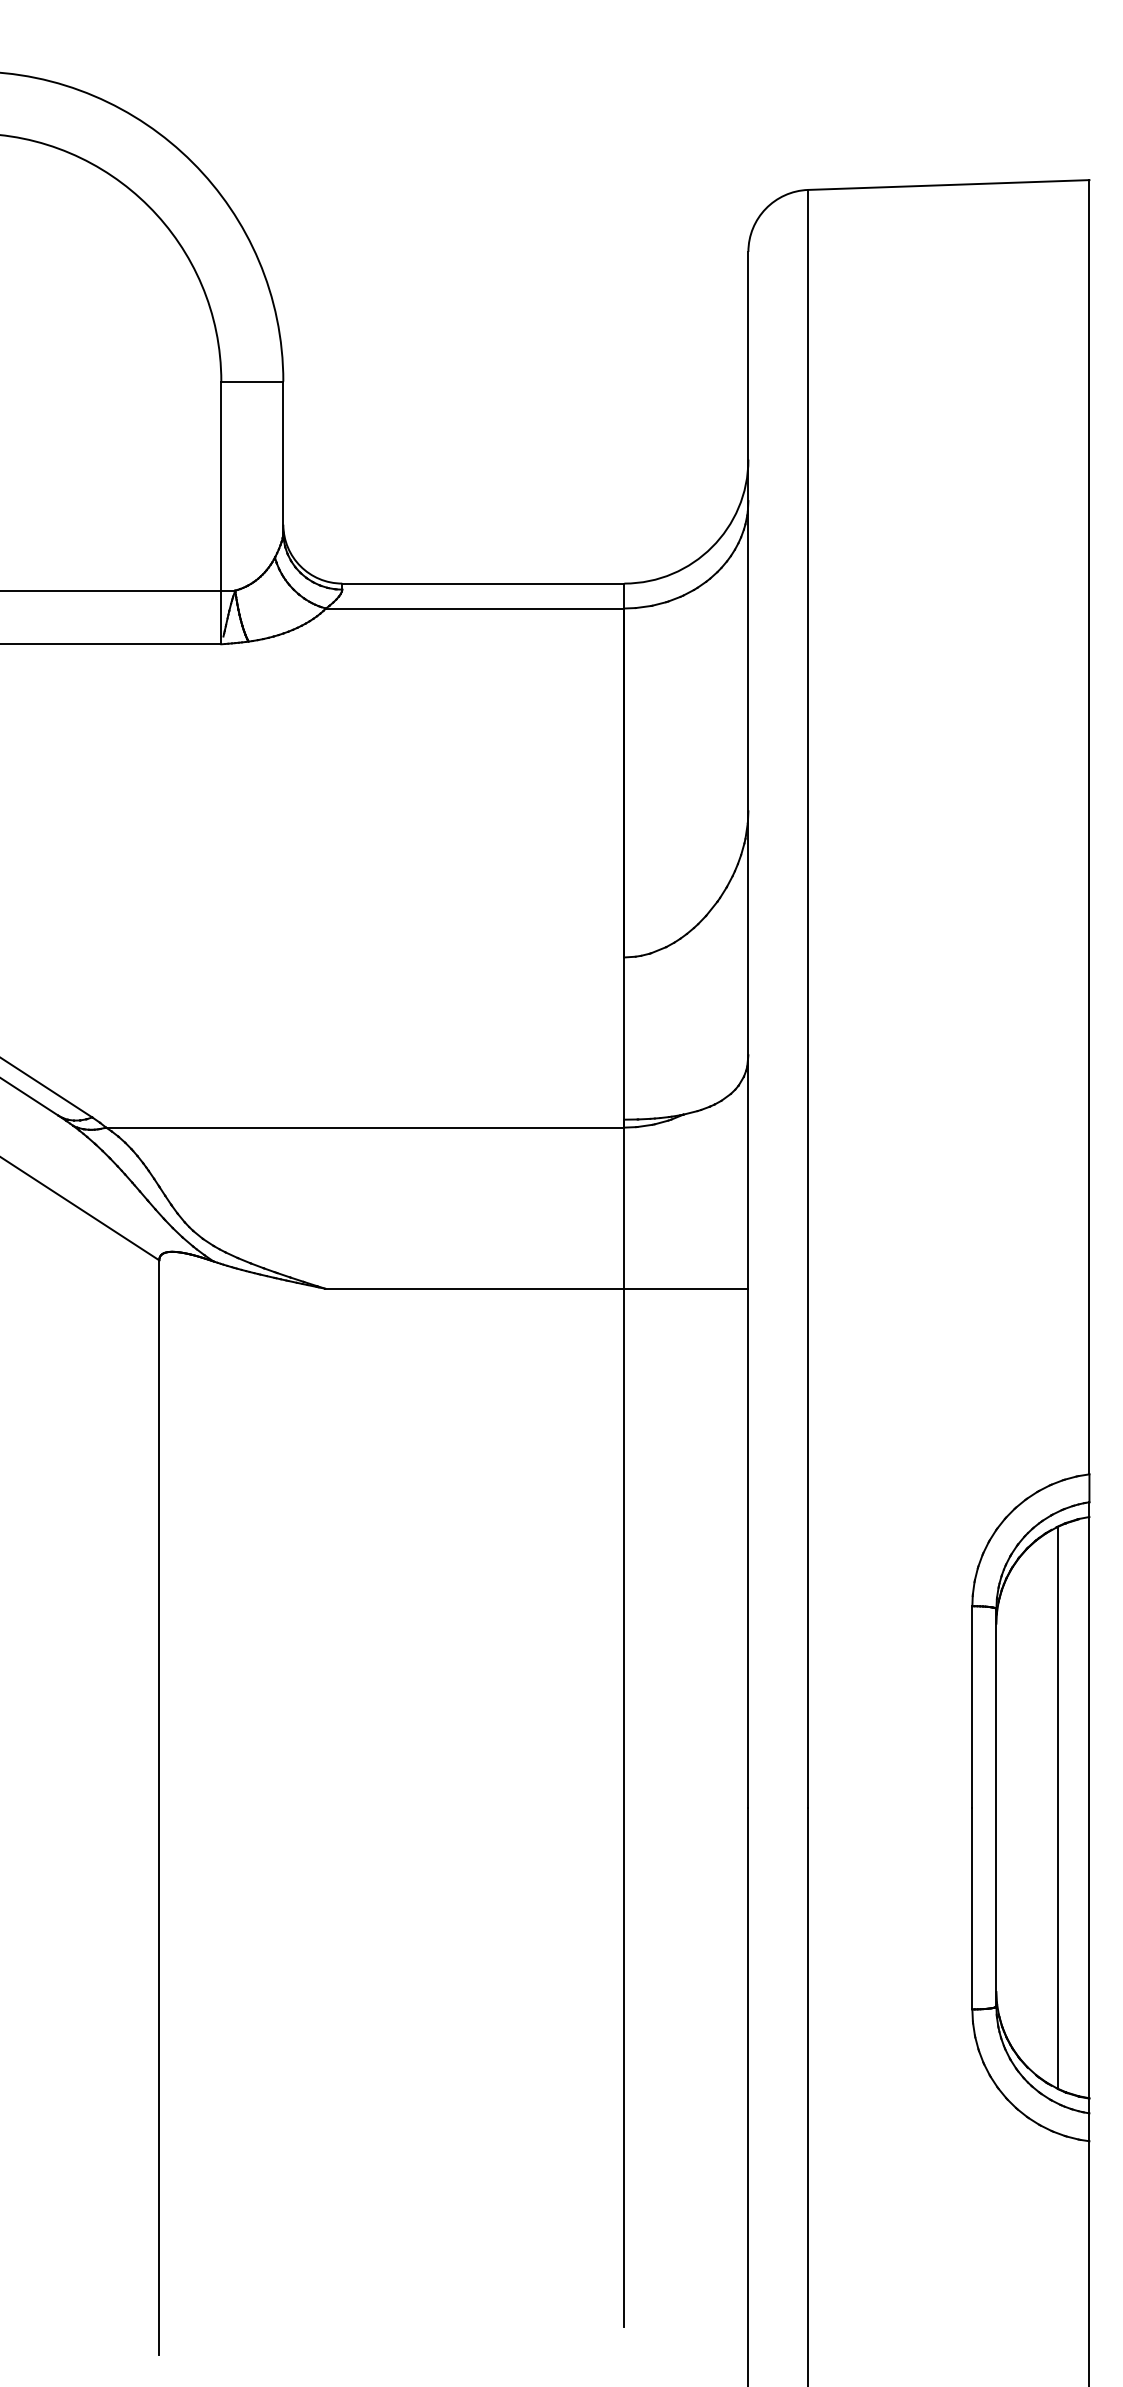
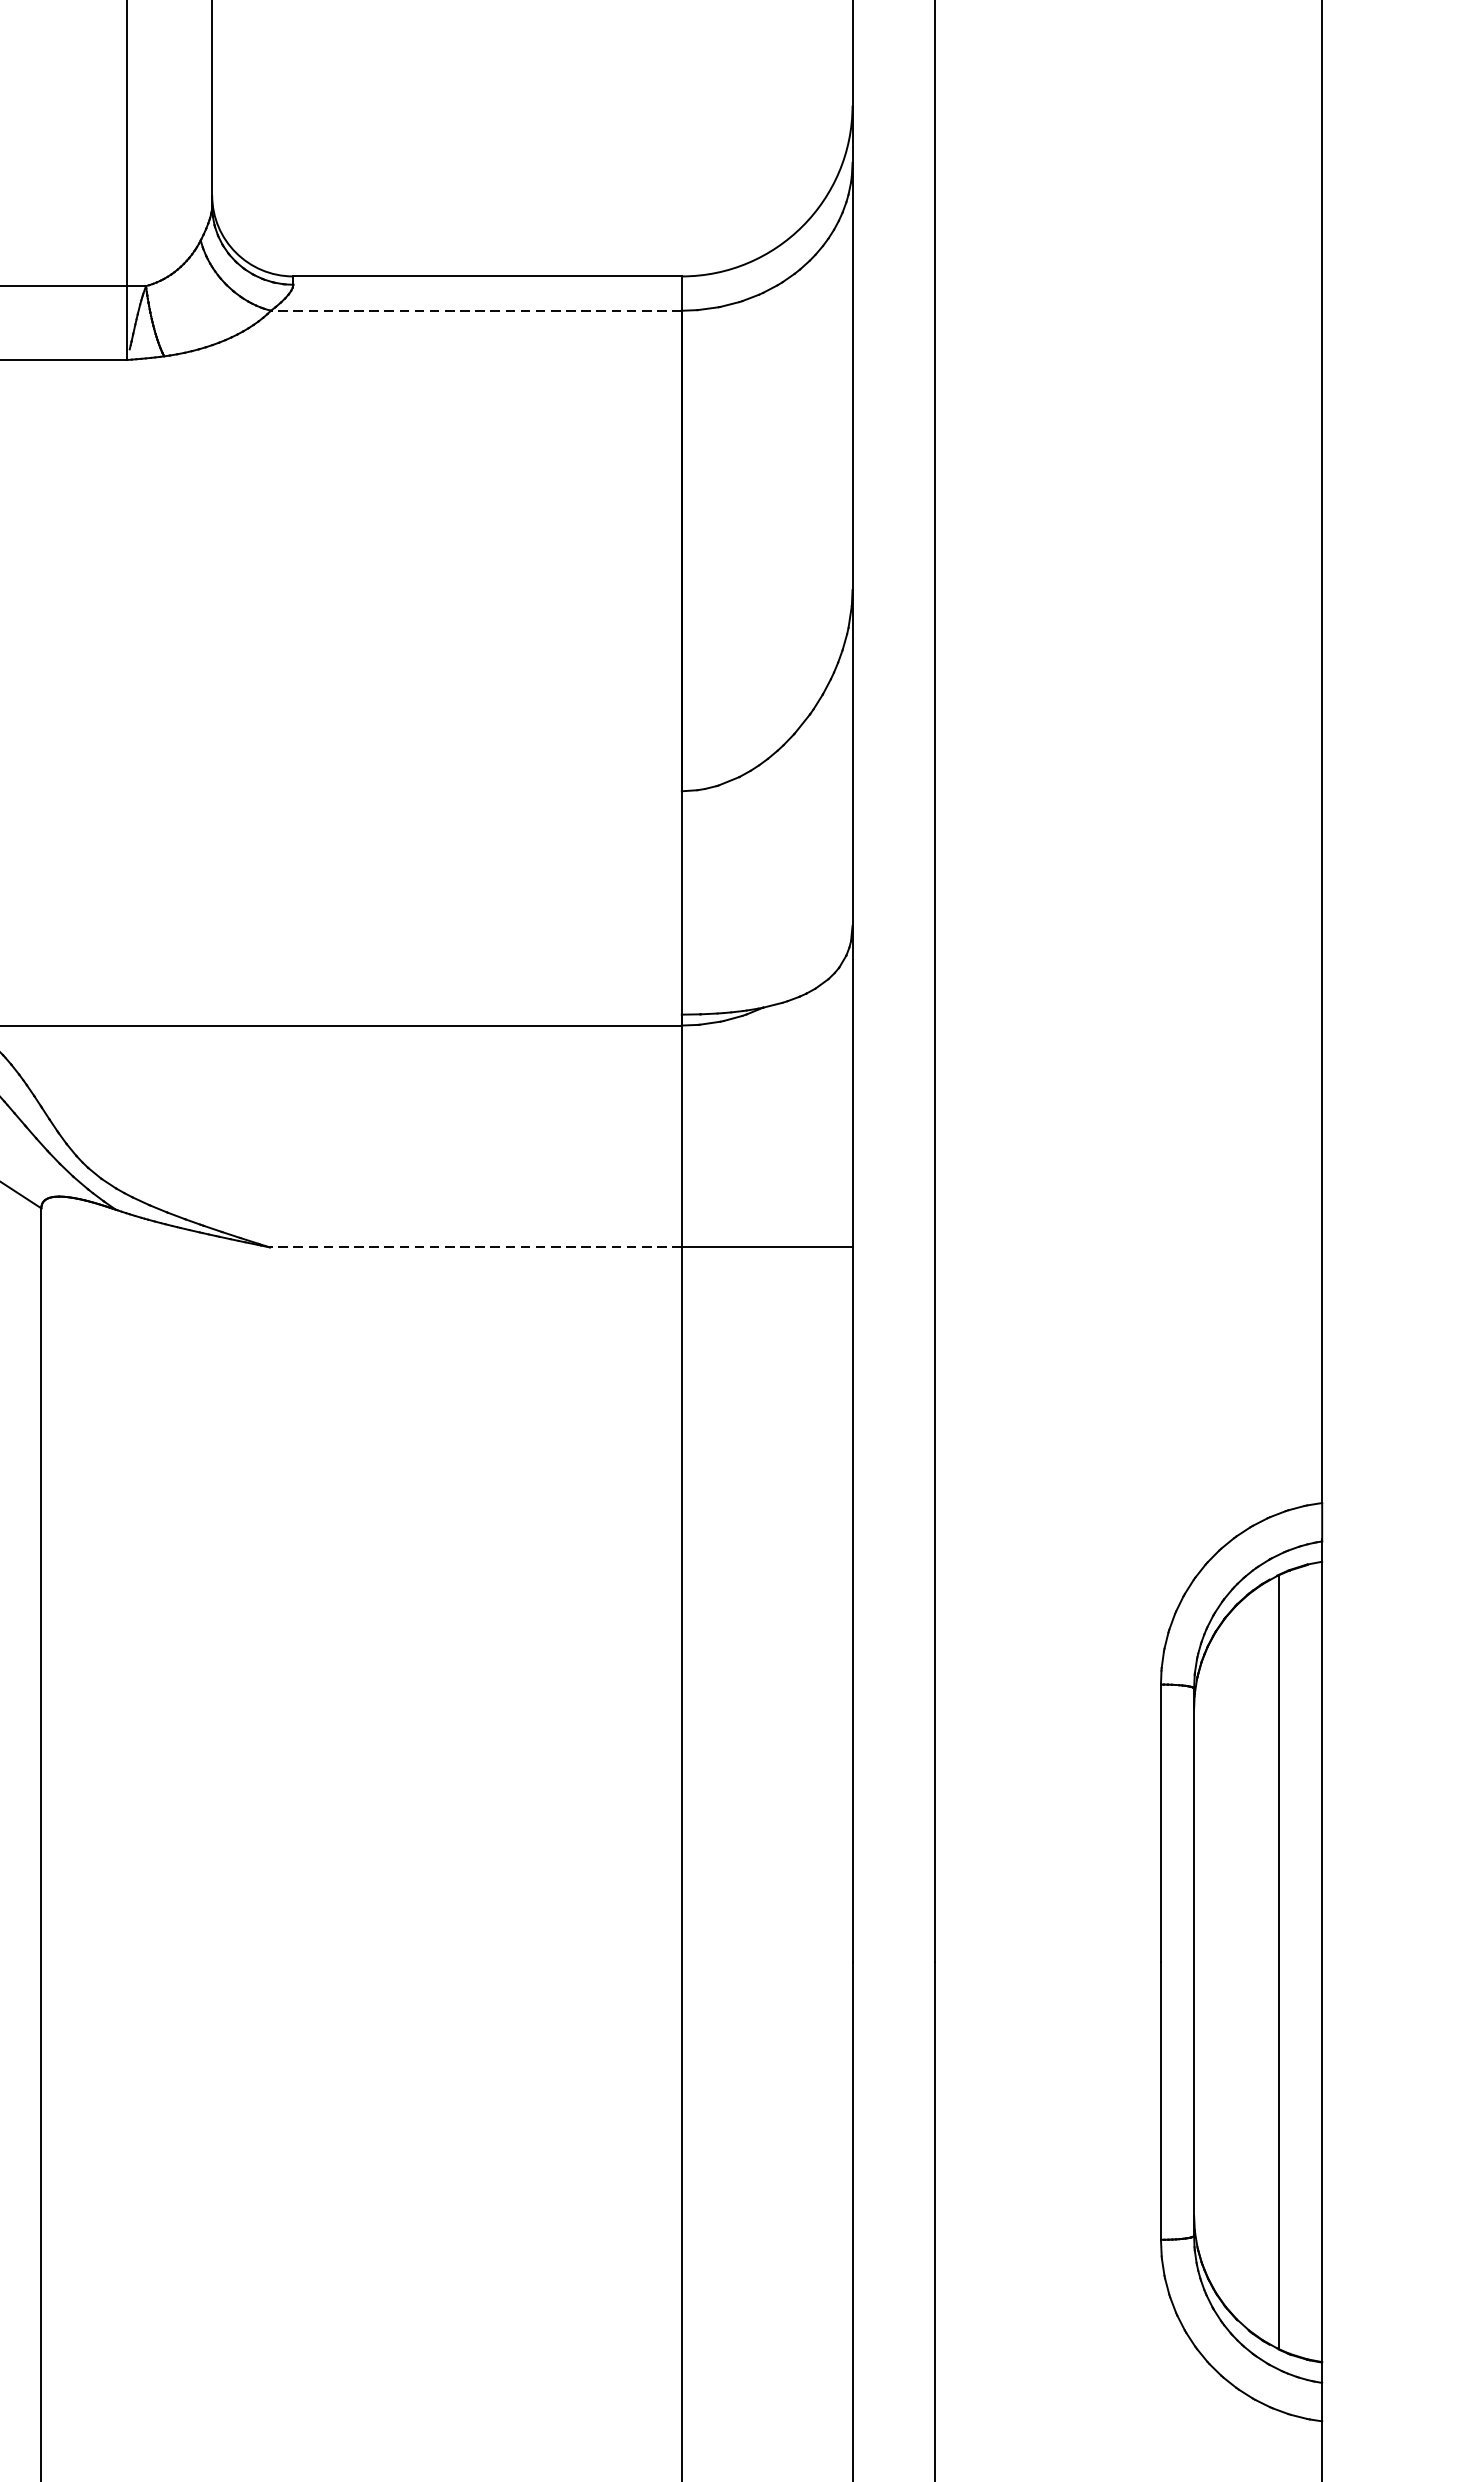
line: (474, 608) -> (475, 310), solid -> dashed
line: (474, 1288) -> (475, 1247), solid -> dashed

